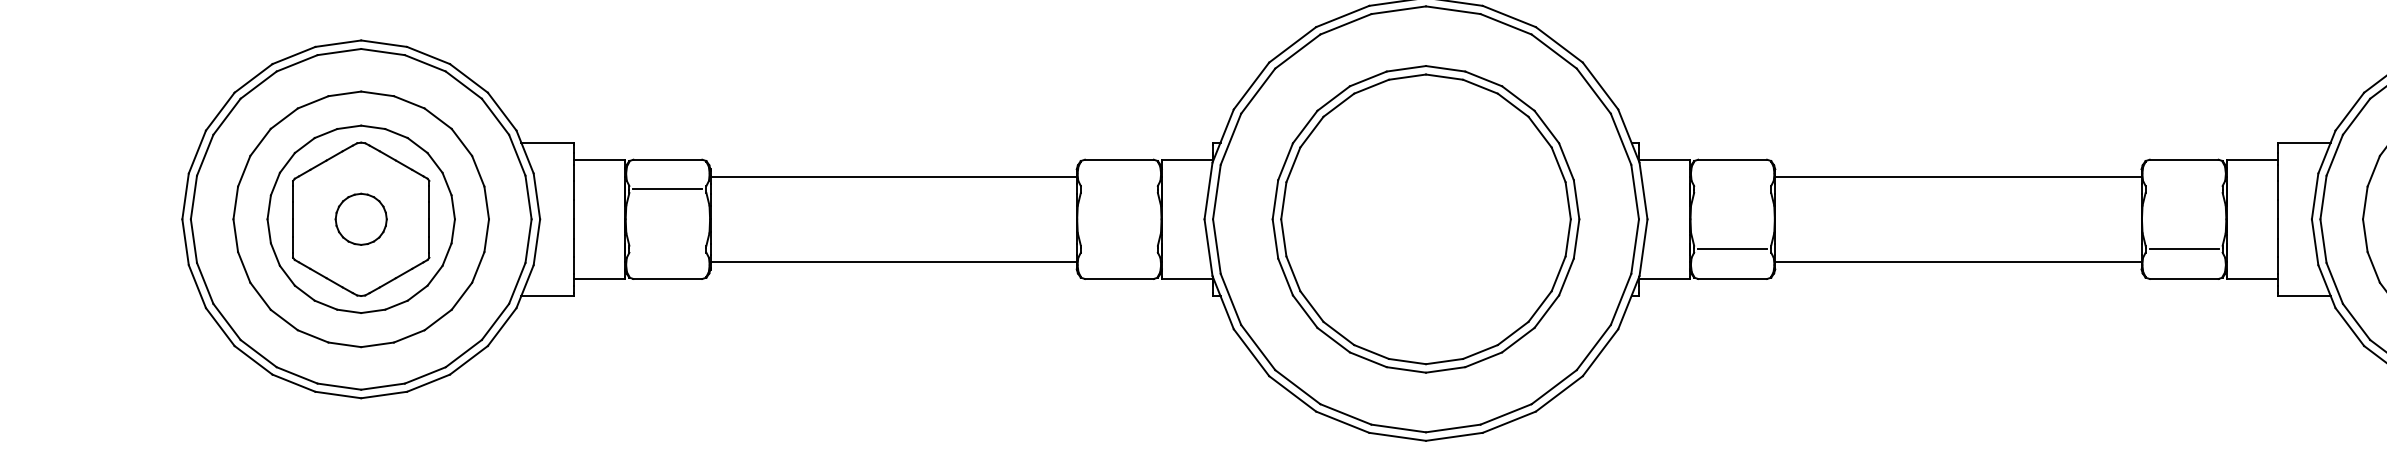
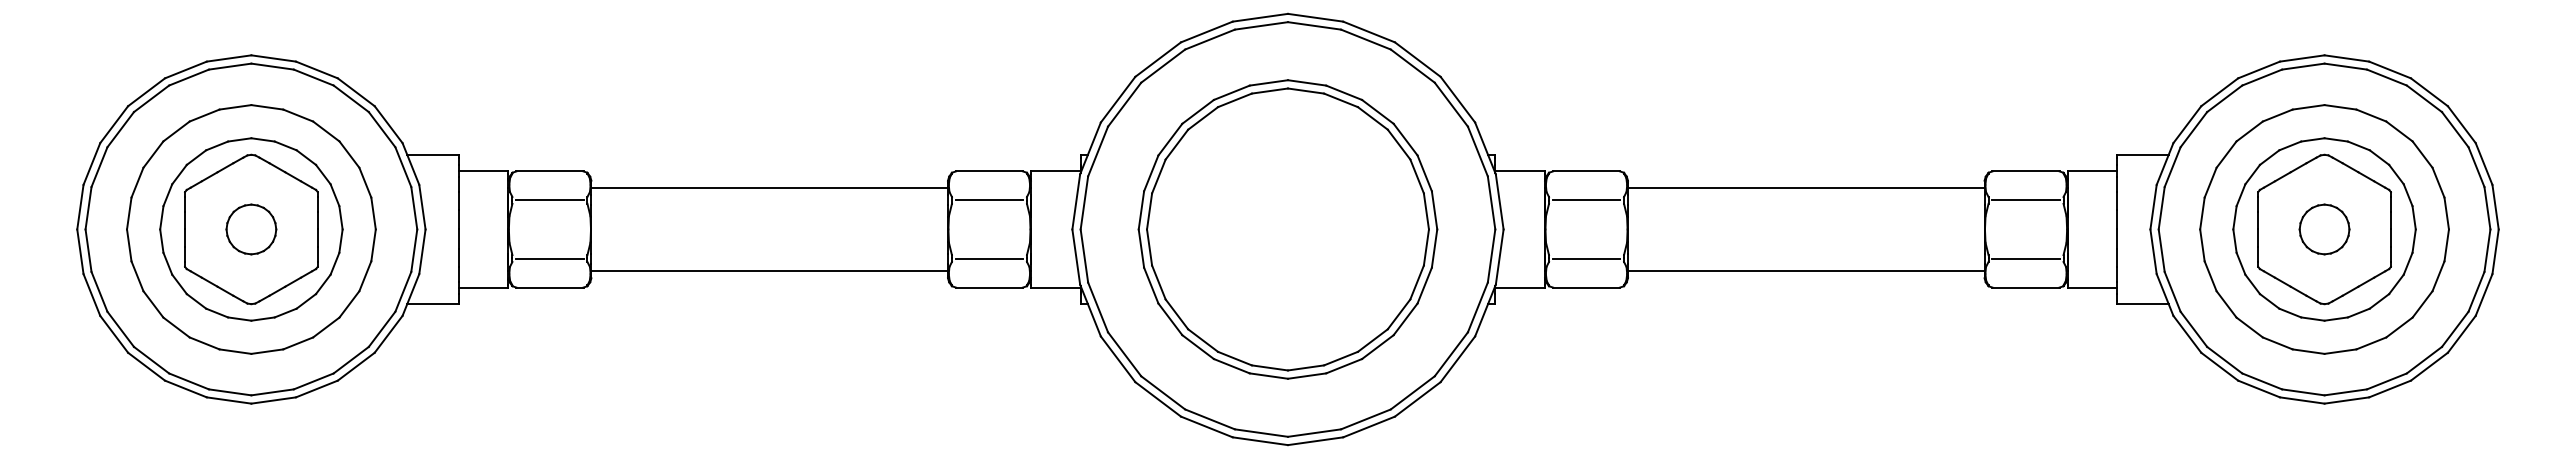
line: (1119, 189) -> (989, 200), added
line: (1732, 189) -> (1586, 200), added
line: (2183, 189) -> (2025, 200), added
line: (667, 249) -> (549, 258), added
line: (1119, 249) -> (989, 258), added

